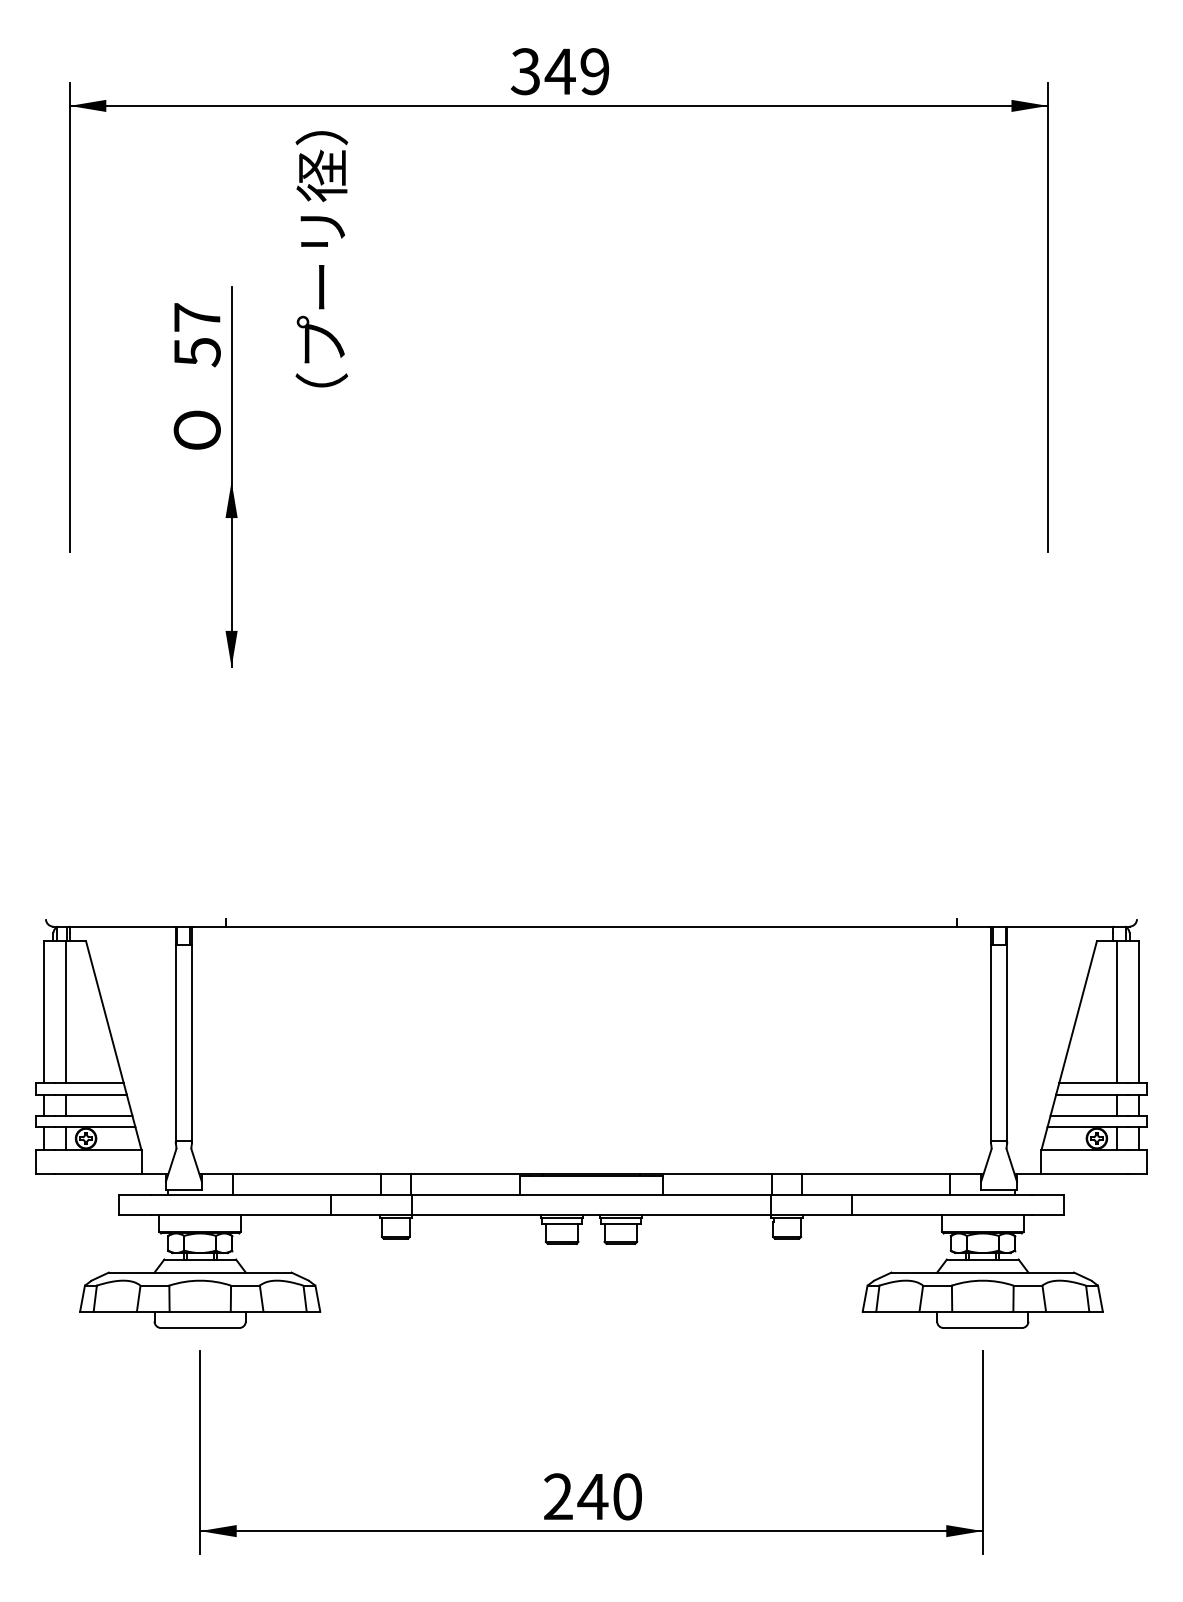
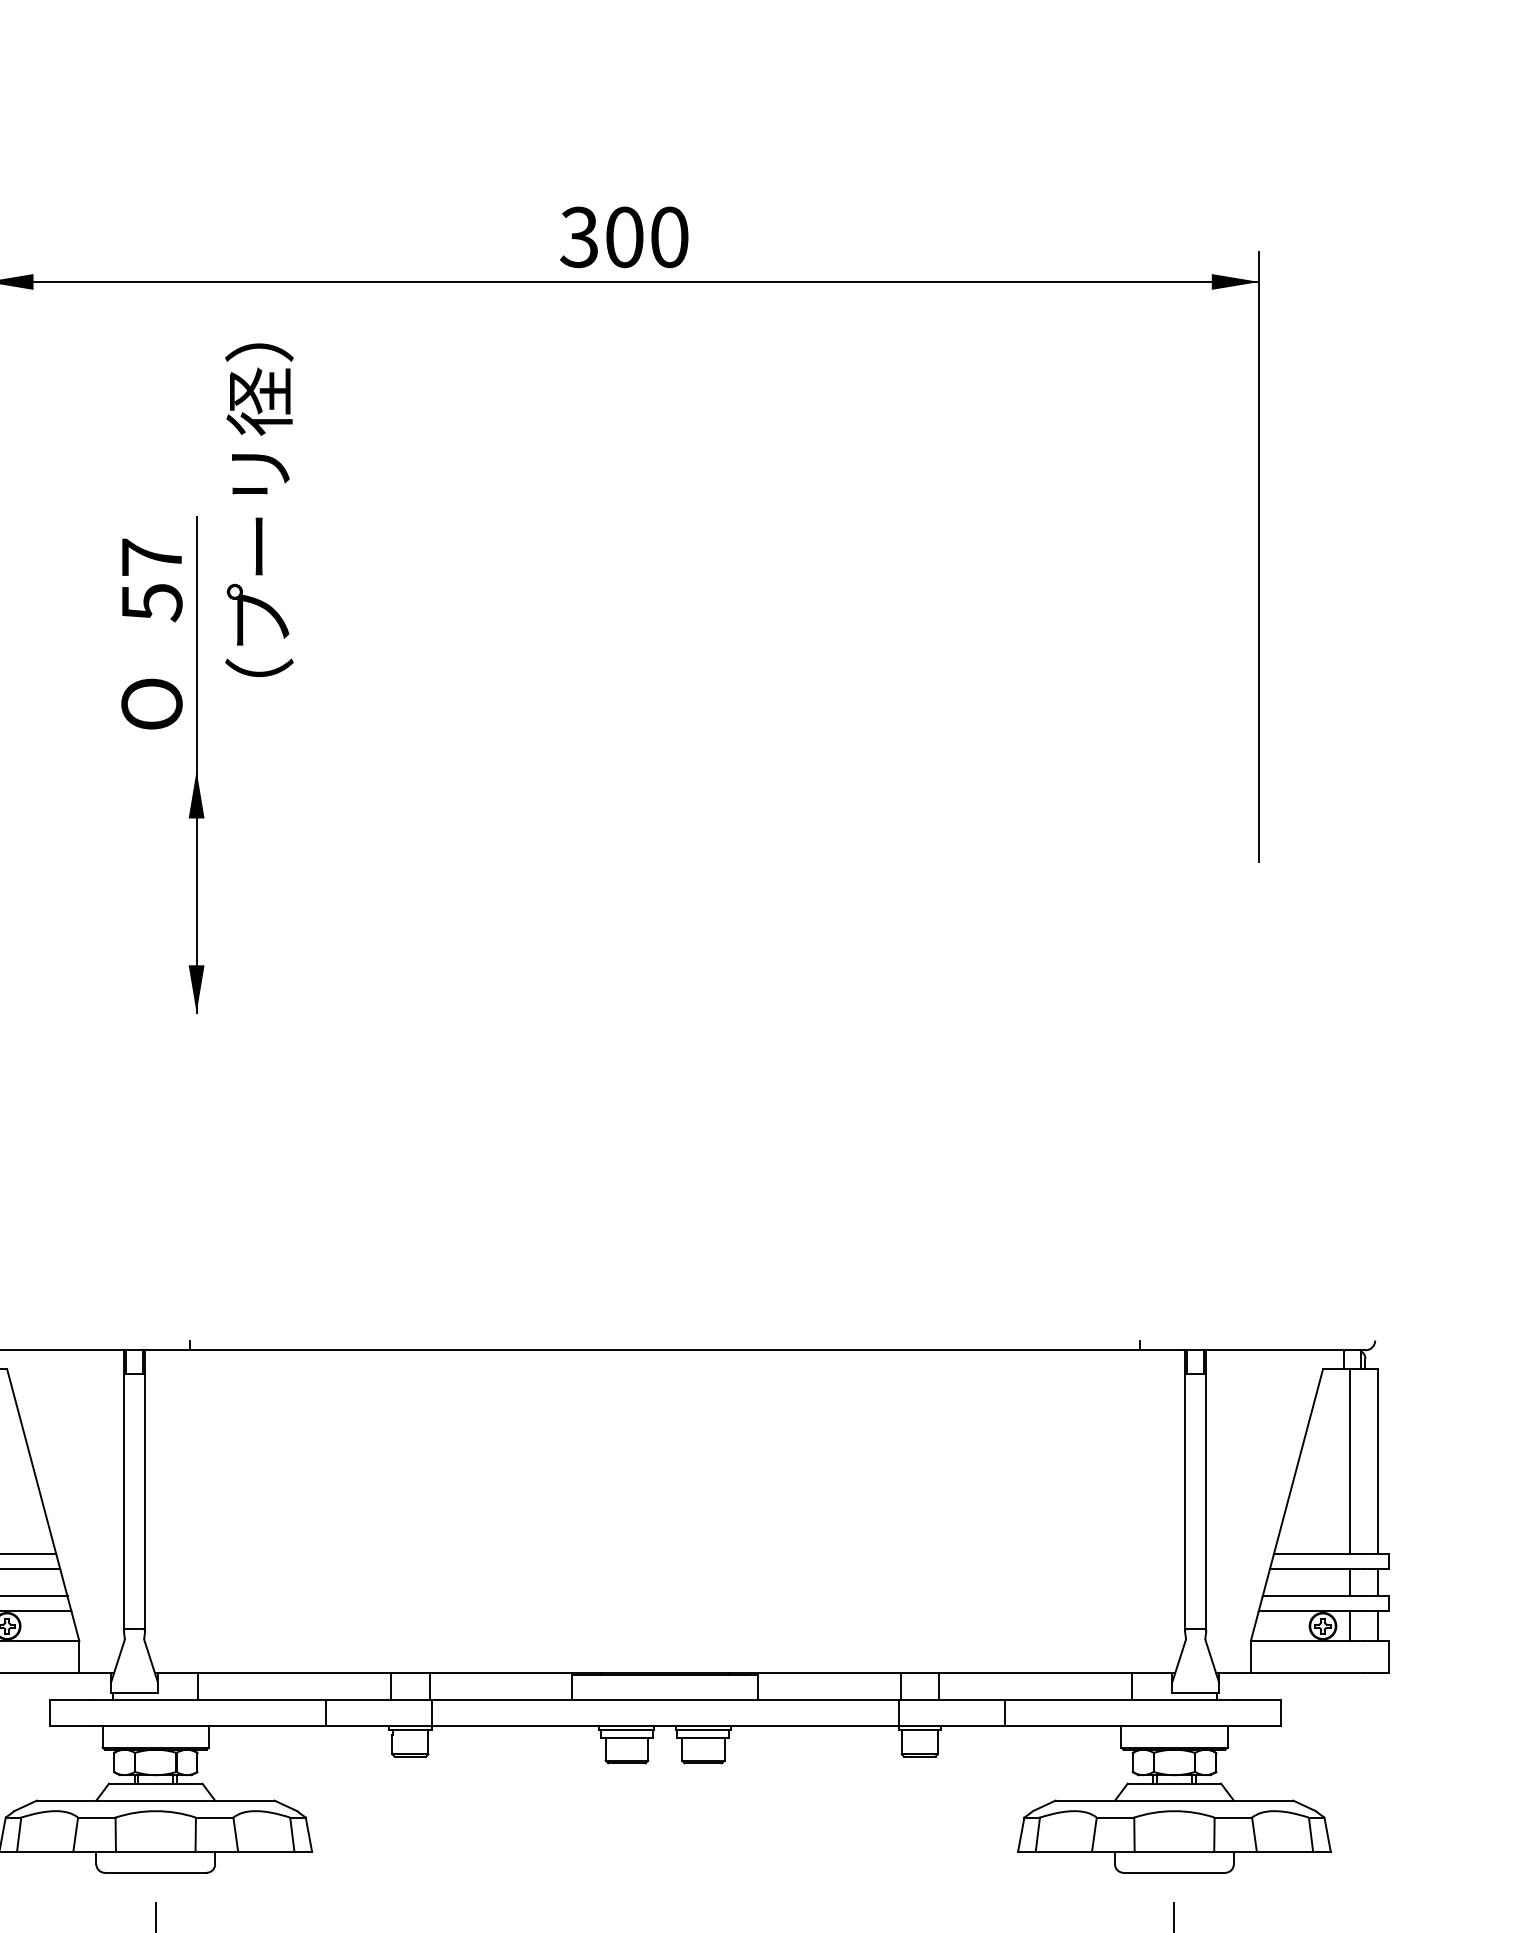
text: (576, 71) -> (645, 237), 349 -> 300
text: (321, 259) -> (258, 510), moved

